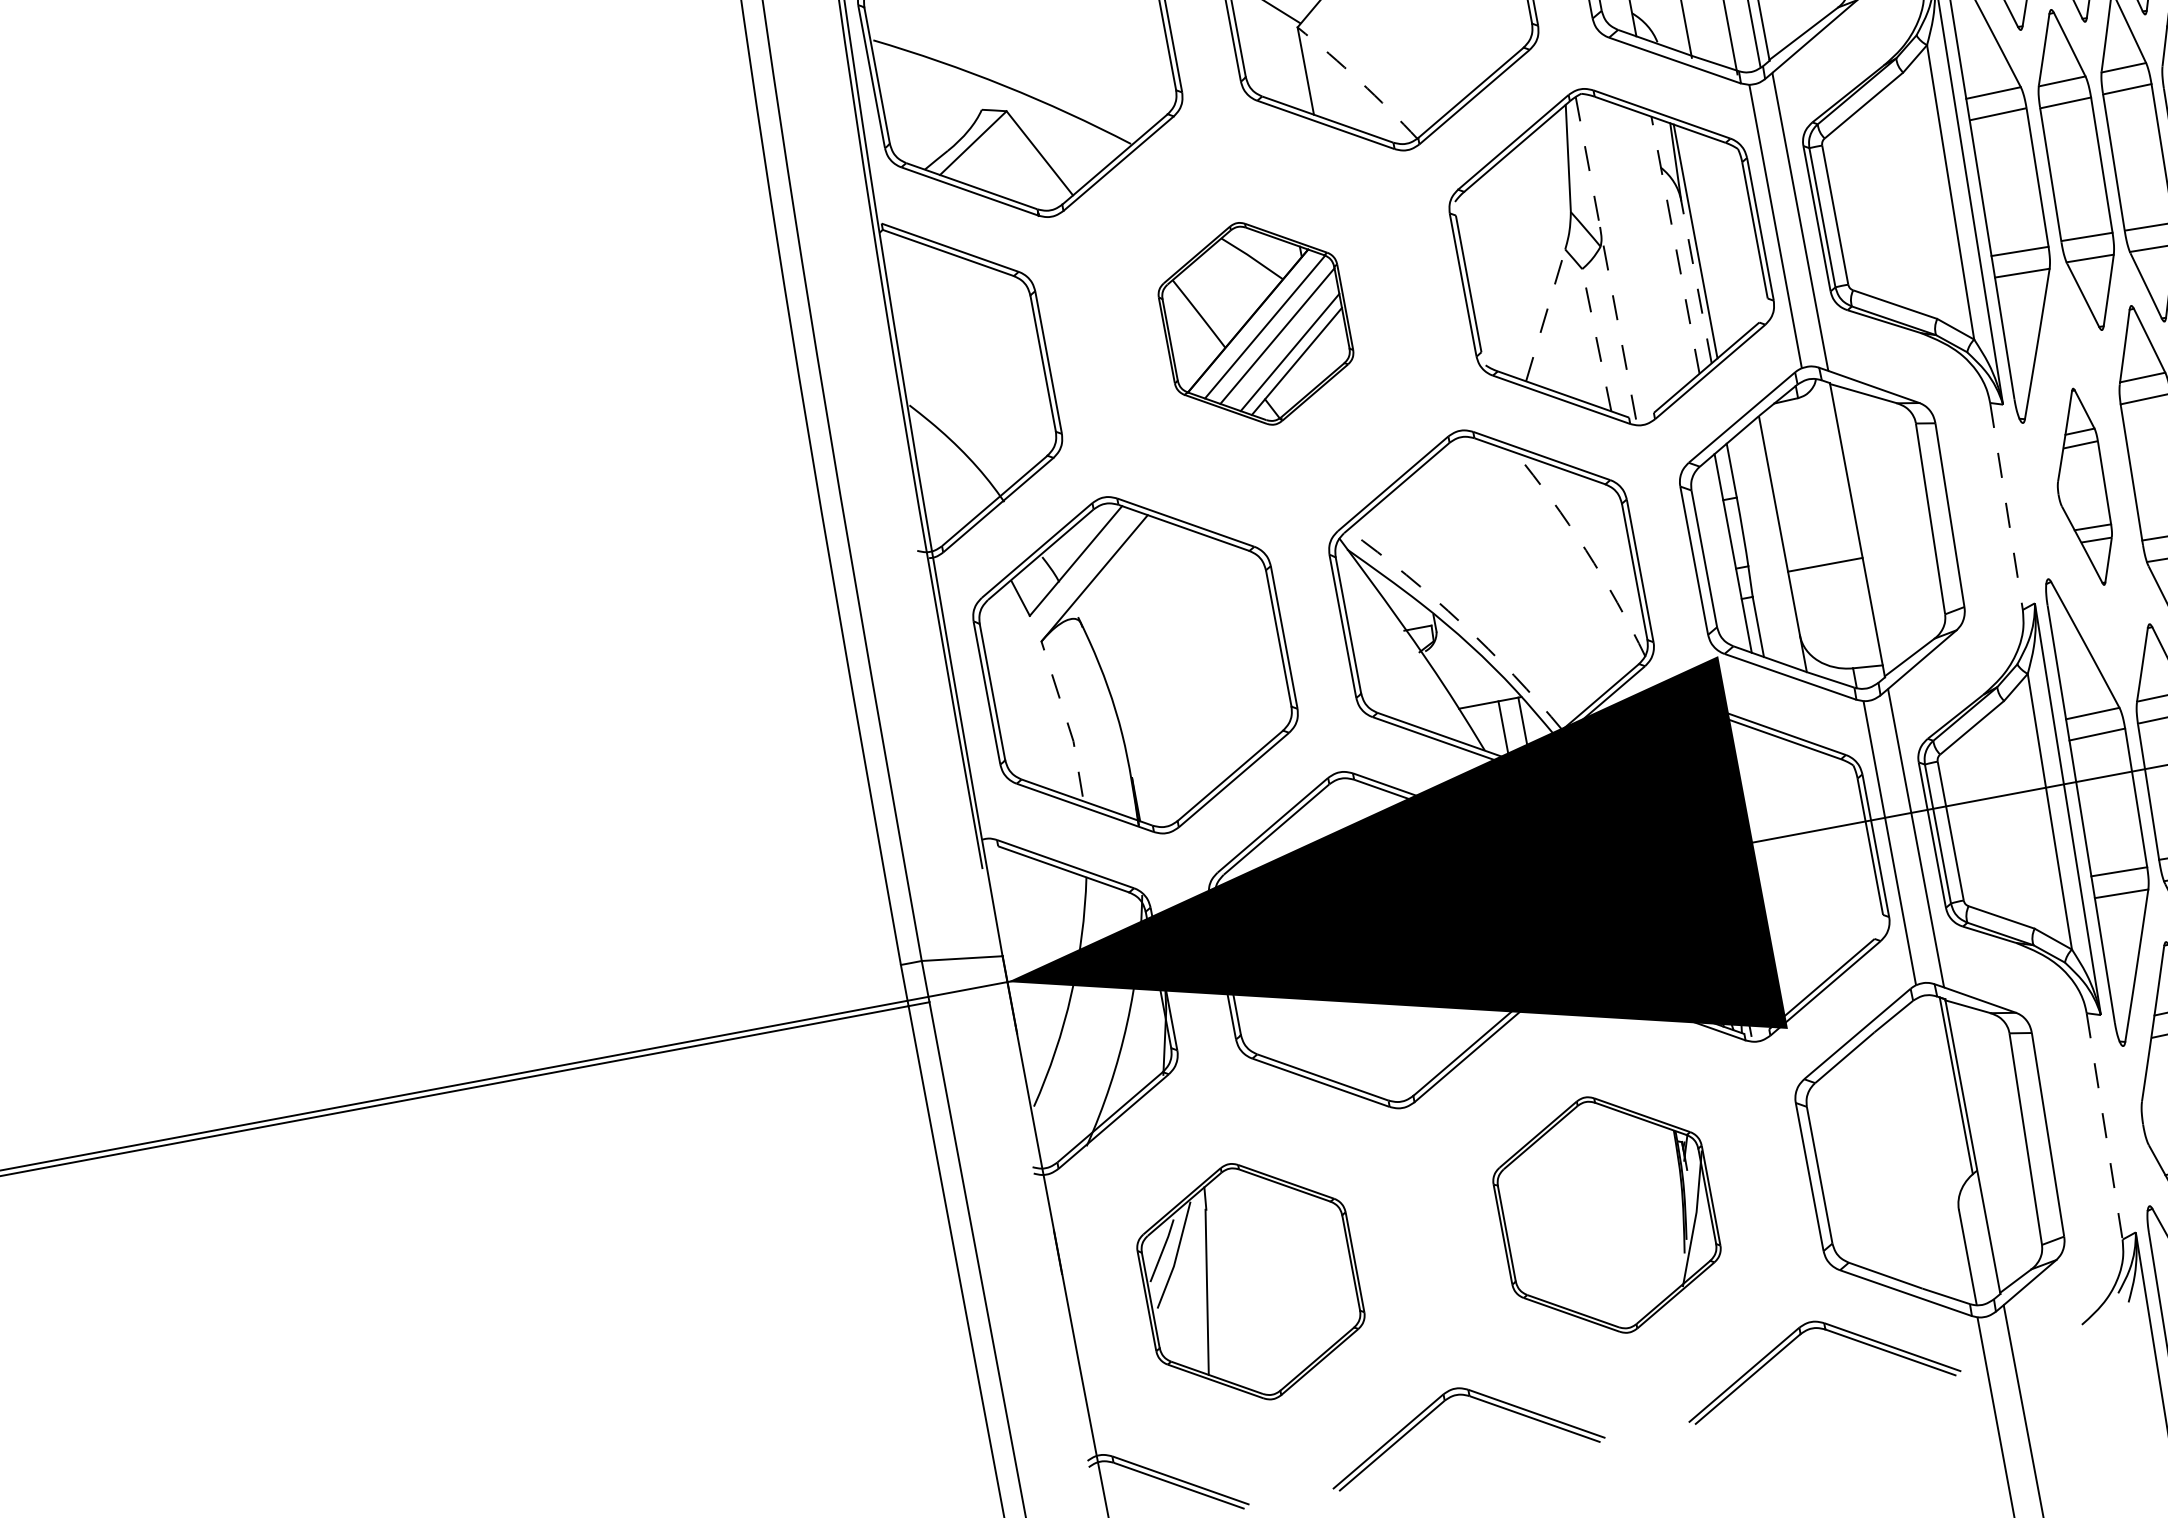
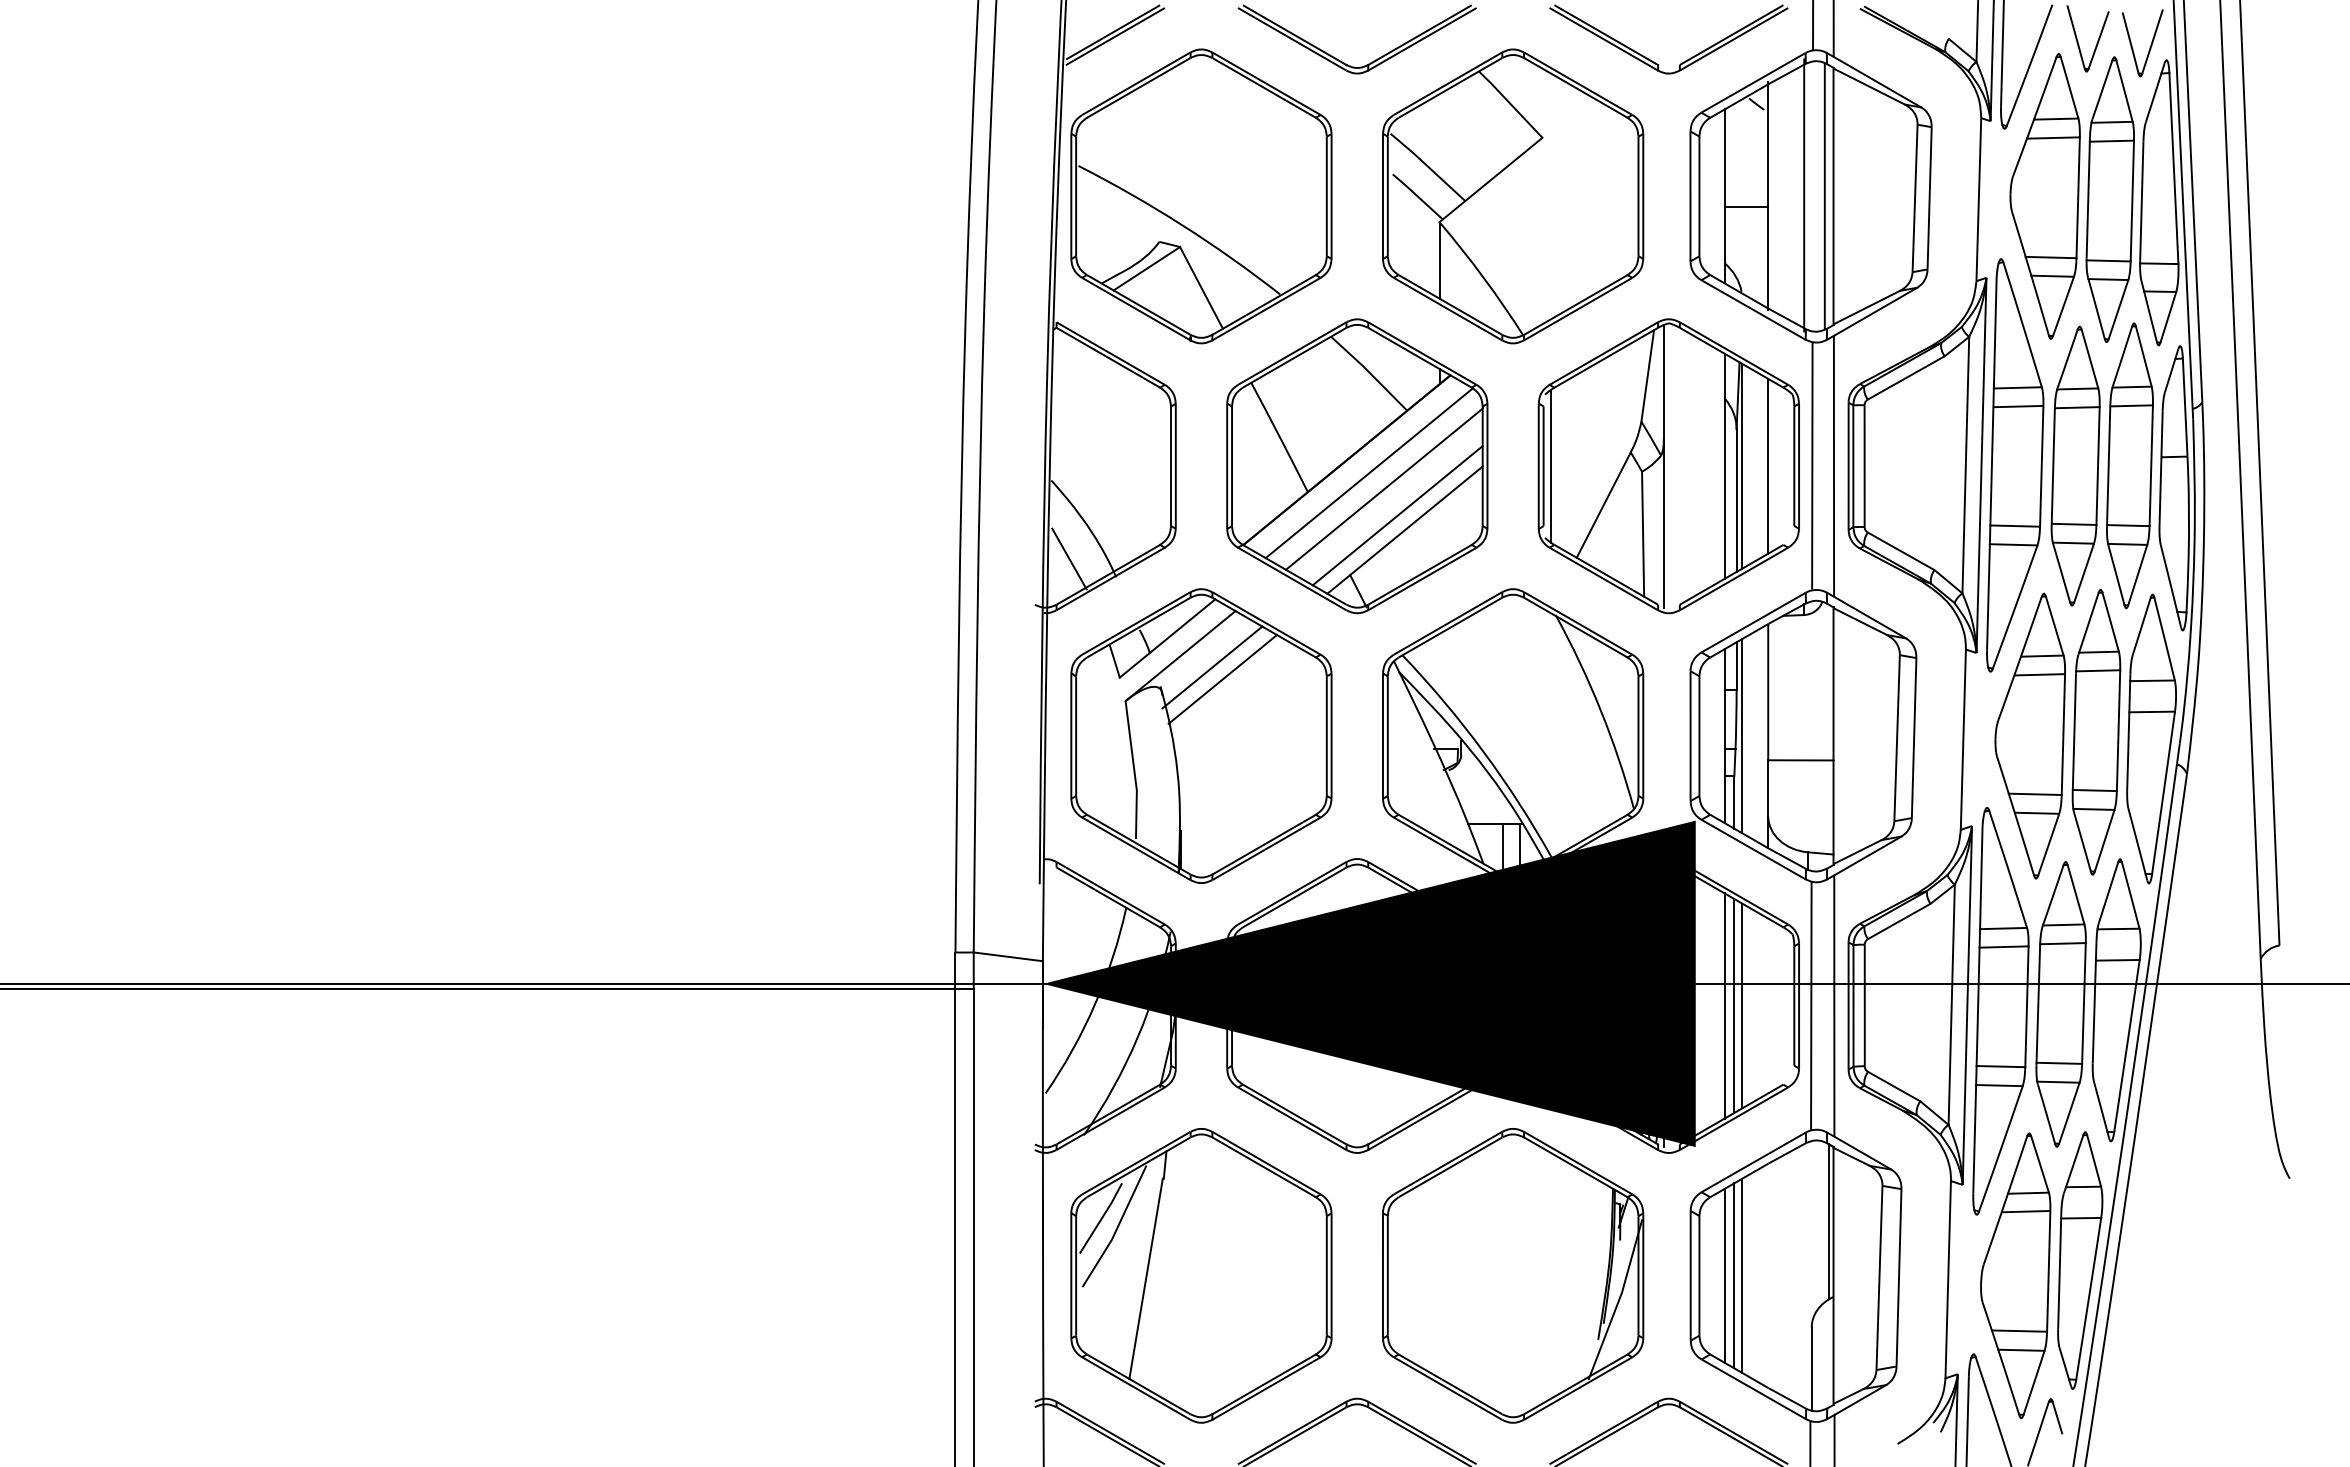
arc: (1359, 81) -> (1483, 277), dashed -> solid
line: (1725, 234) -> (1768, 465), added
line: (1675, 245) -> (1724, 466), dashed -> solid
line: (1605, 257) -> (1663, 465), dashed -> solid
line: (1477, 281) -> (1551, 465), added
line: (1696, 281) -> (1736, 500), dashed -> solid
line: (1545, 314) -> (1603, 504), dashed -> solid
part: (1256, 323) -> (1357, 466), size x1.67
line: (1597, 339) -> (1643, 533), dashed -> solid
part: (2081, 487) -> (2029, 735), size x1.67
line: (946, 490) -> (1069, 558), added
line: (2006, 507) -> (1963, 740), dashed -> solid
arc: (1585, 550) -> (1600, 710), dashed -> solid
line: (1753, 550) -> (1742, 736), added
line: (1133, 584) -> (1212, 667), added
line: (1147, 596) -> (1222, 679), added
arc: (1462, 623) -> (1484, 752), dashed -> solid
line: (1066, 717) -> (1134, 769), dashed -> solid
line: (1811, 857) -> (1742, 1005), added
line: (1801, 858) -> (1734, 1005), added
line: (1790, 861) -> (1724, 1005), added
line: (2104, 1126) -> (1948, 1279), dashed -> solid
line: (1868, 1165) -> (1742, 1275), added
line: (1859, 1167) -> (1734, 1275), added
line: (1848, 1169) -> (1724, 1275), added
part: (1607, 1214) -> (1513, 1275), size x1.43
part: (1250, 1281) -> (1201, 1275), size x1.43

